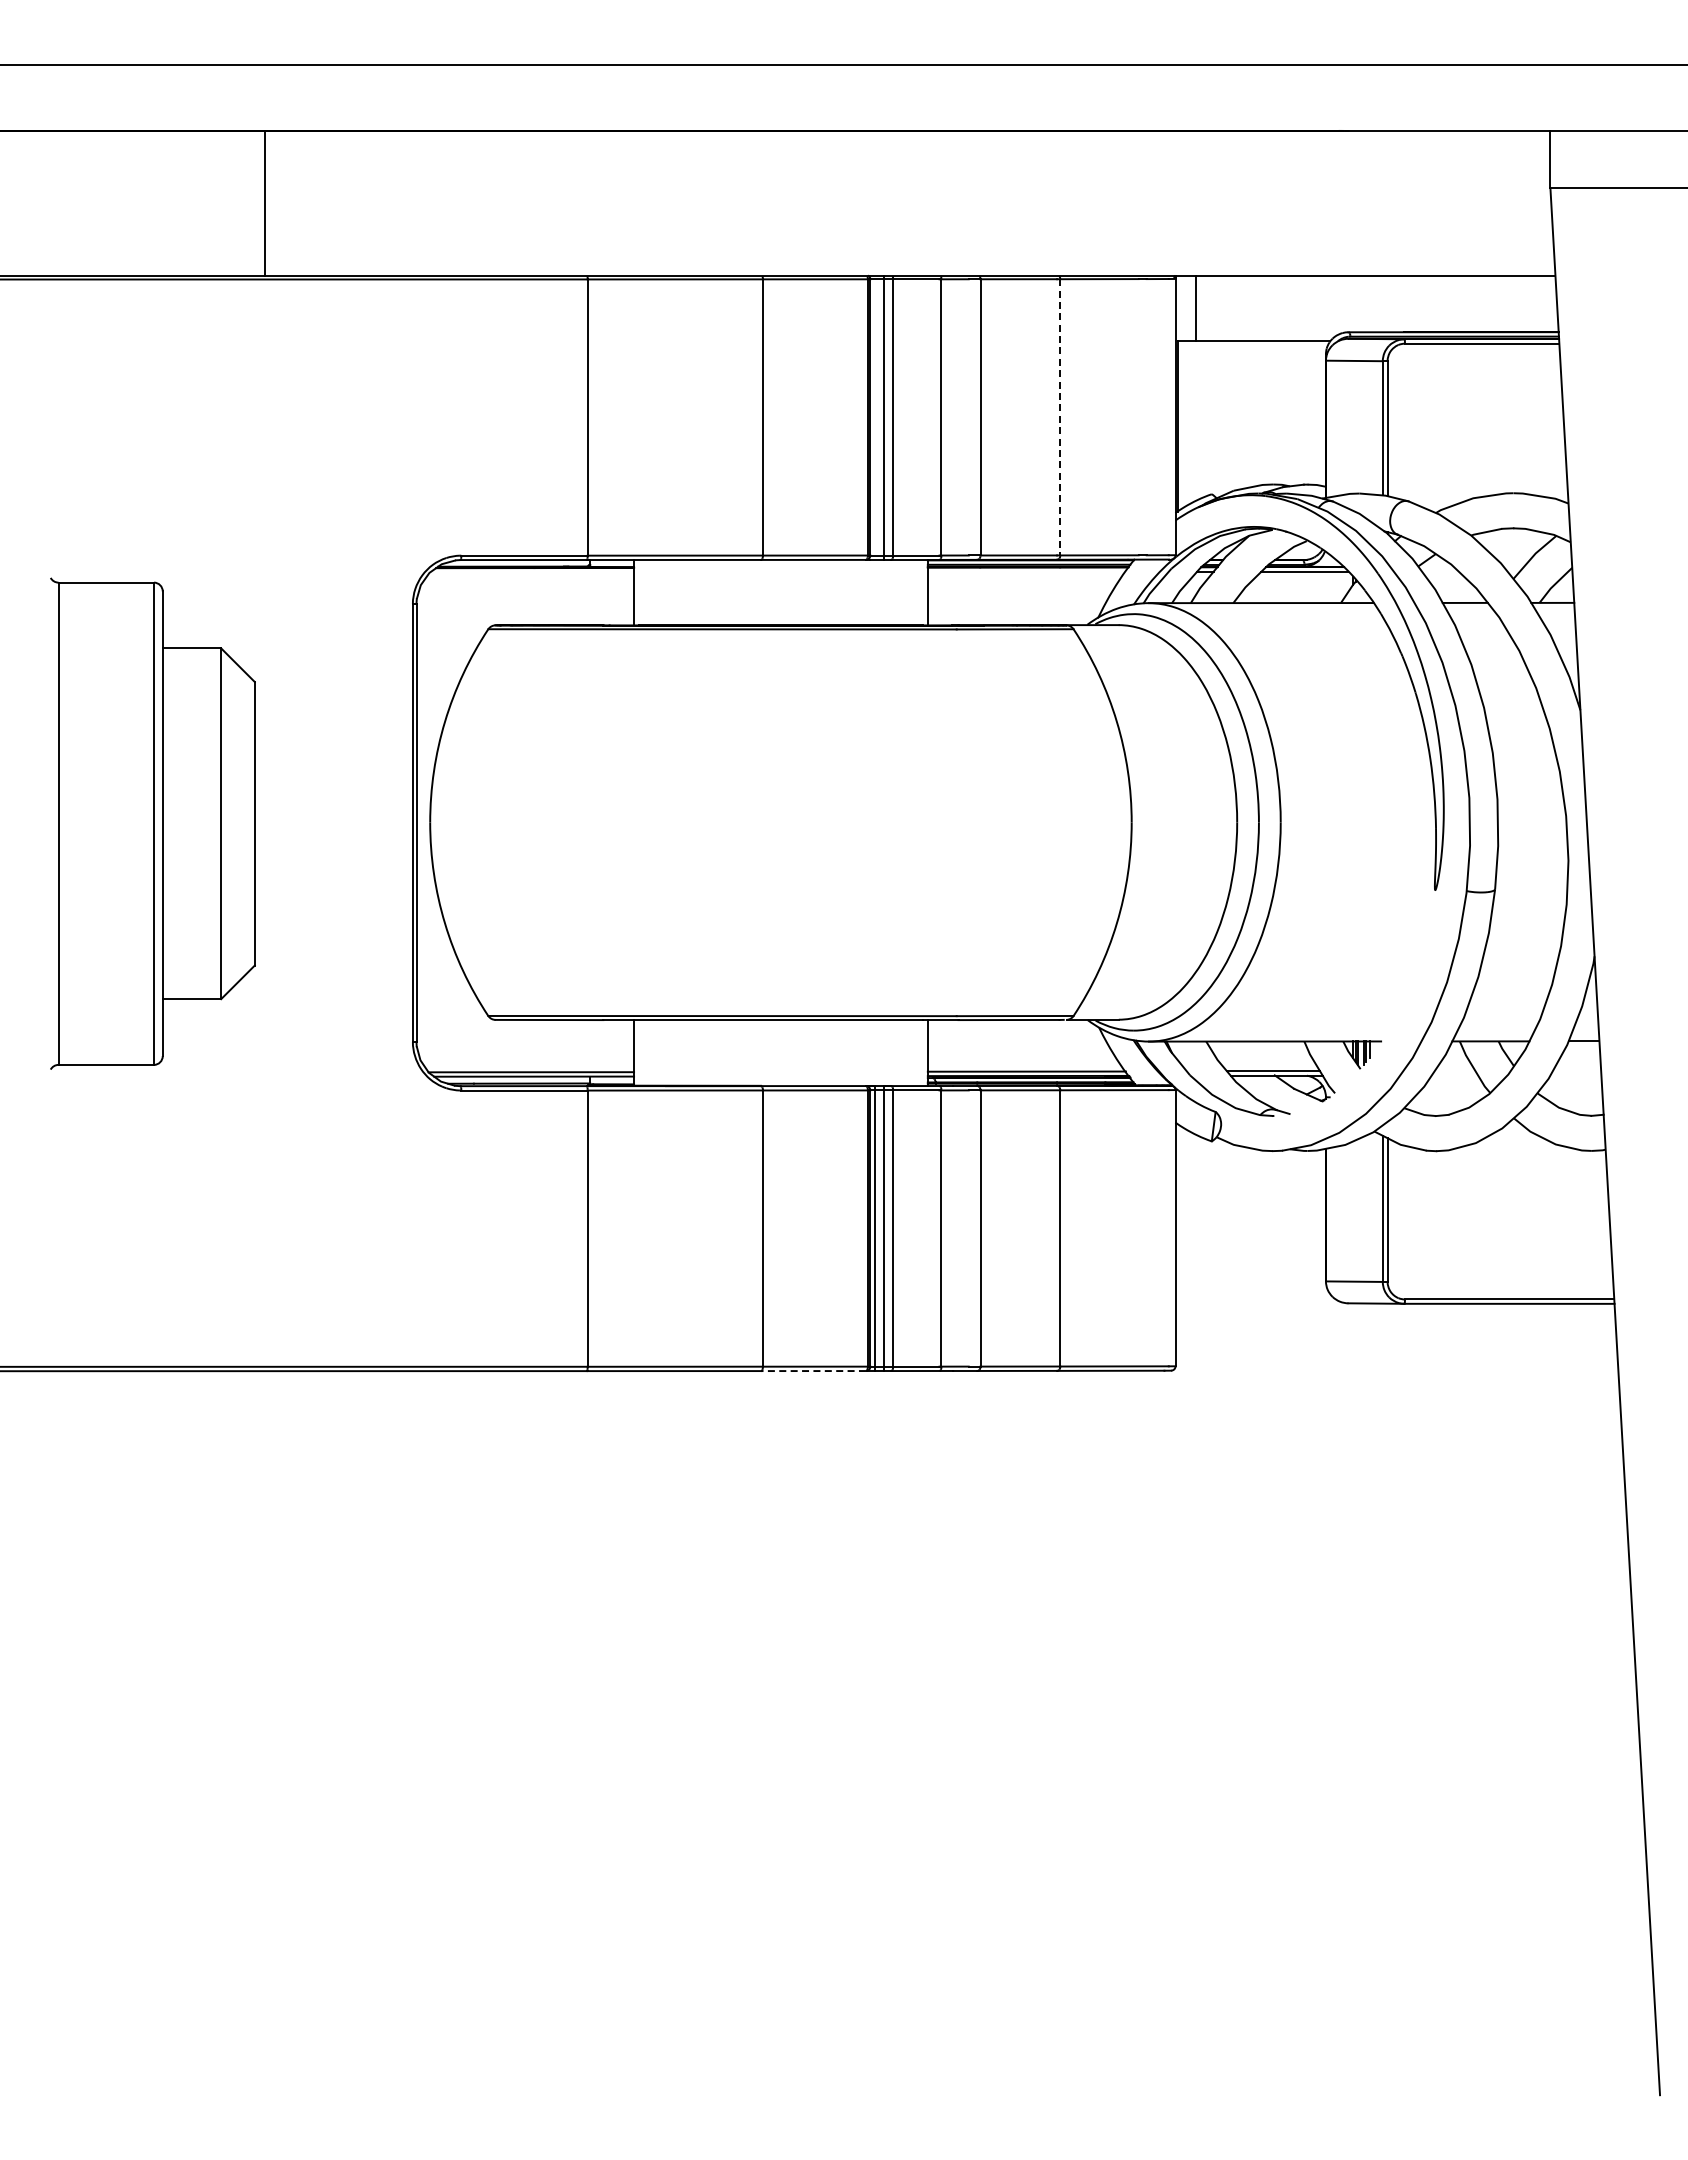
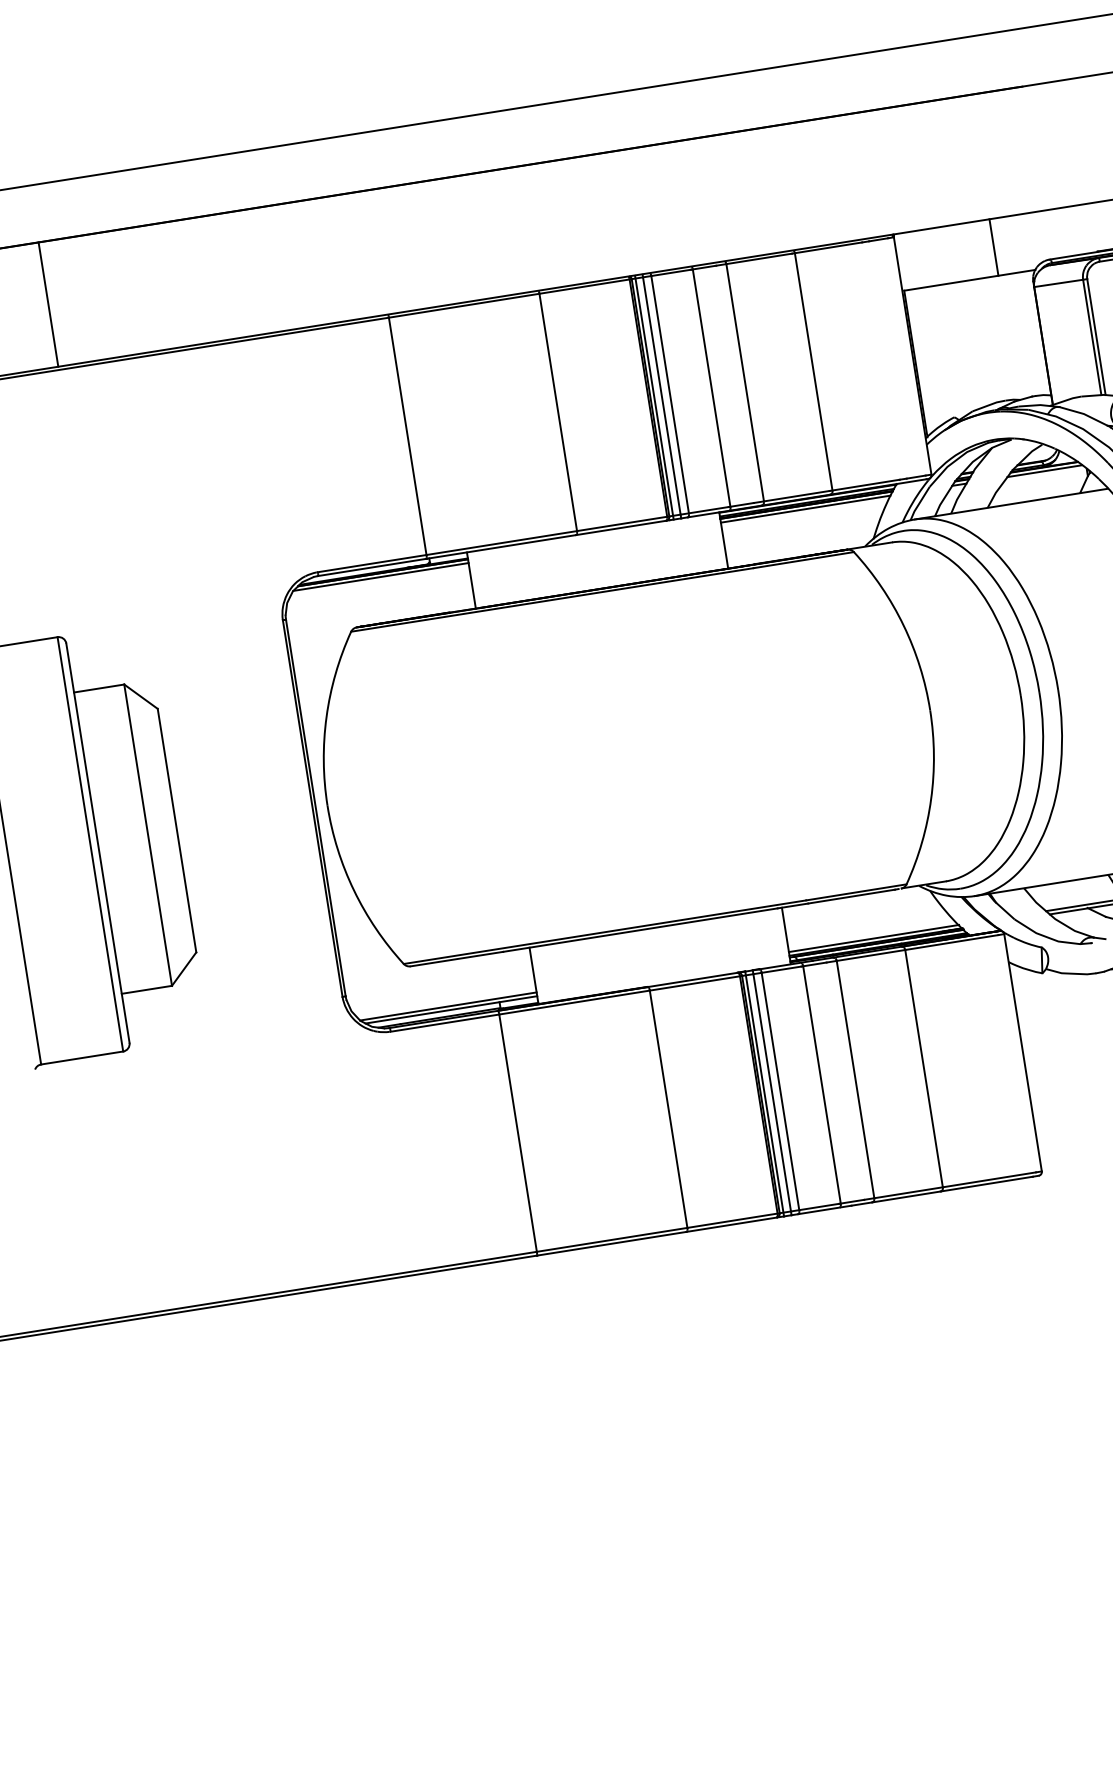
line: (265, 203) -> (48, 304), moved
line: (1196, 308) -> (994, 247), moved
line: (874, 417) -> (654, 397), added
line: (1060, 417) -> (813, 371), dashed -> solid
line: (1026, 571) -> (805, 508), added
line: (531, 572) -> (380, 577), added
line: (812, 1371) -> (730, 1225), dashed -> solid

